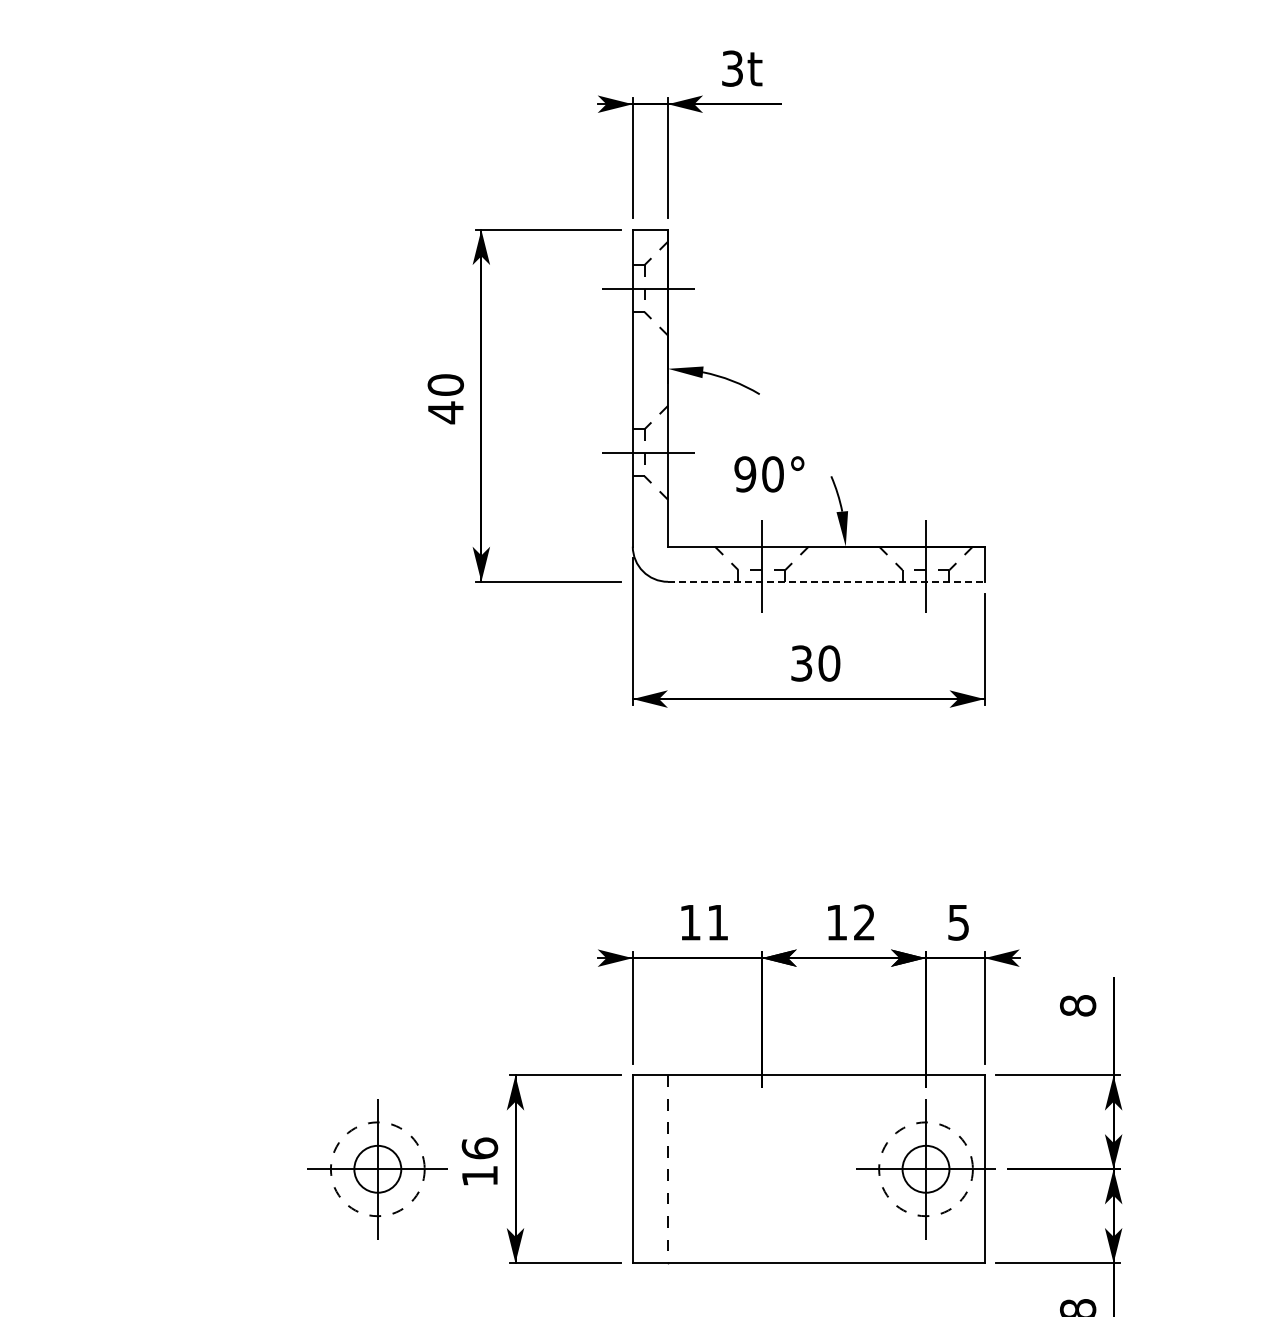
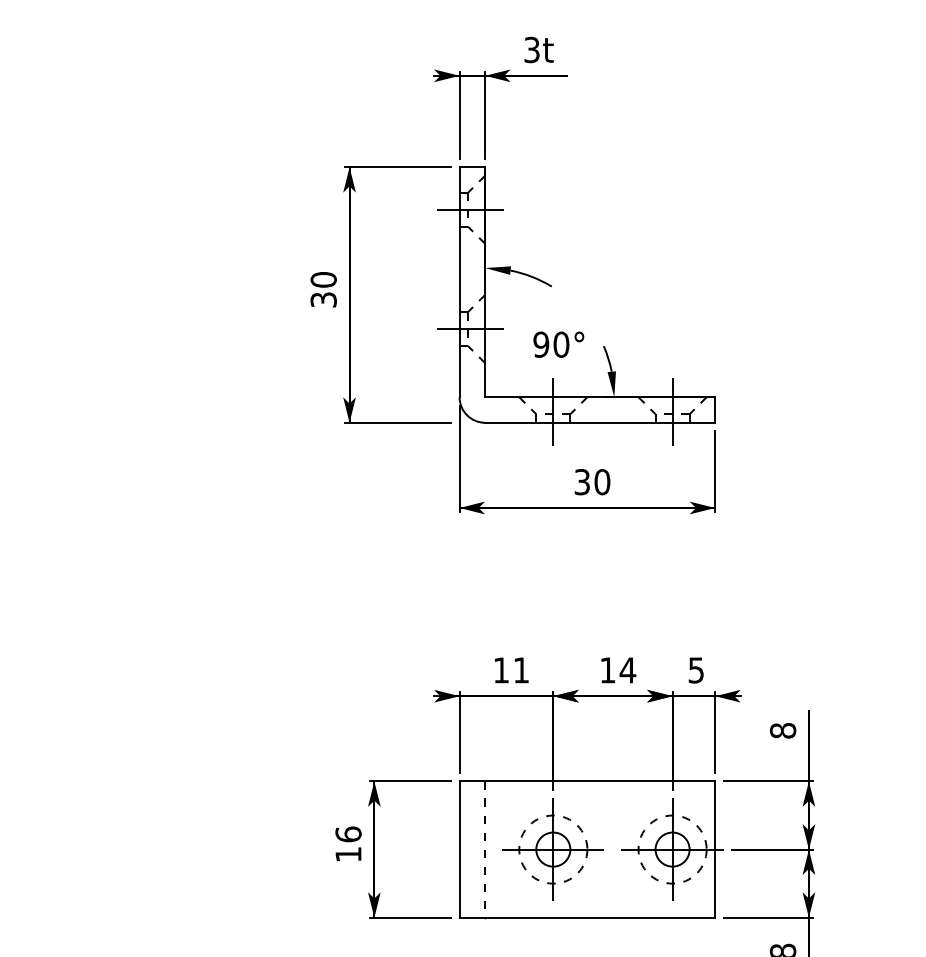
text: (445, 412) -> (323, 299), 40 -> 30
line: (826, 581) -> (600, 422), dashed -> solid
text: (864, 922) -> (627, 670), 12 -> 14
part: (377, 1169) -> (553, 849), moved

